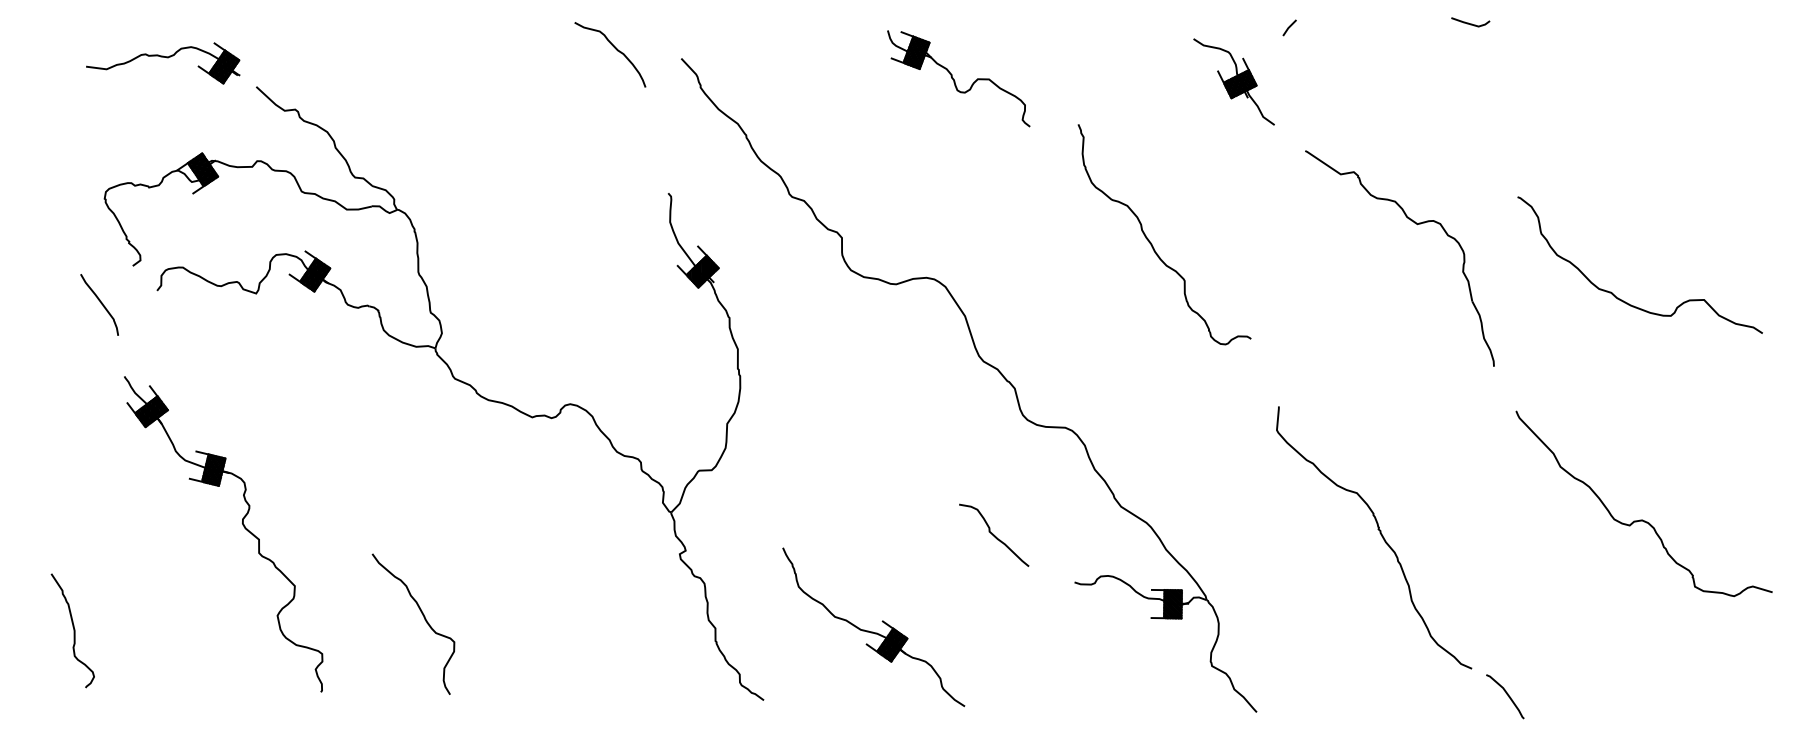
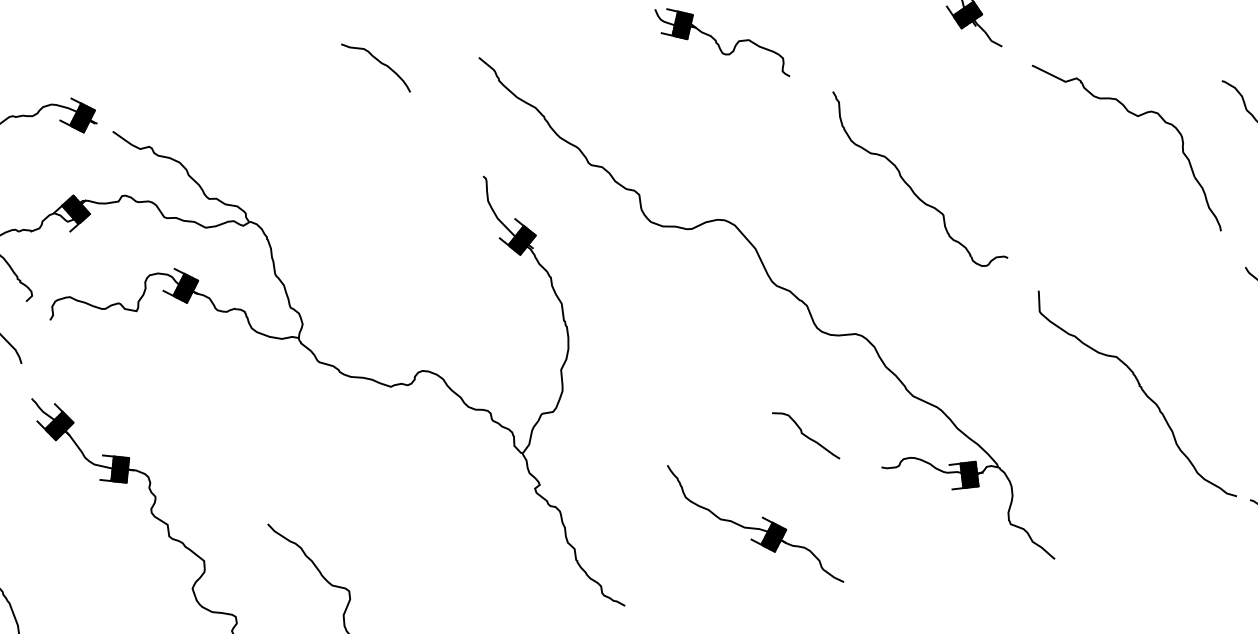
curve: (615, 49) -> (379, 62), moved
part: (1151, 242) -> (910, 185), moved
part: (873, 627) -> (755, 524), moved

